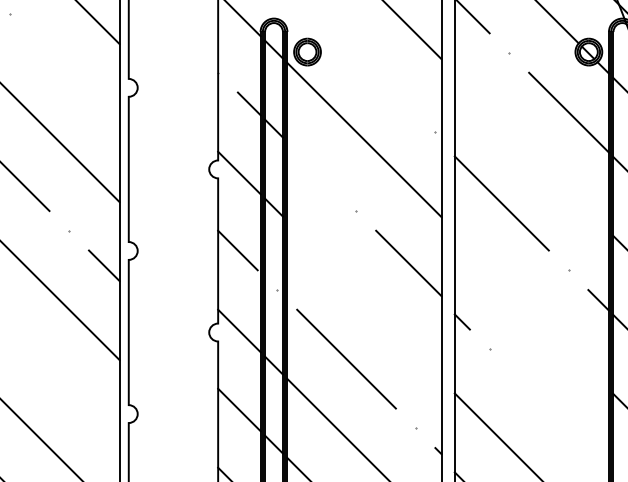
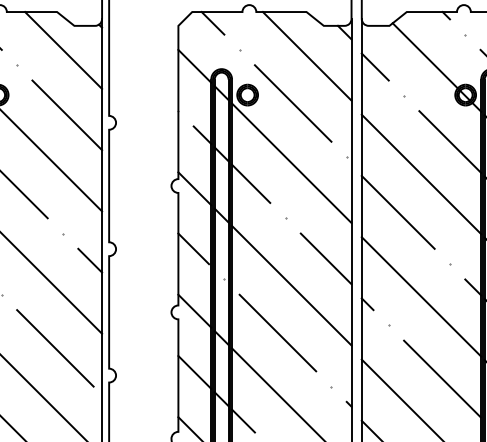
line: (365, 62) -> (292, 103), added
line: (75, 78) -> (67, 115), added
line: (531, 154) -> (421, 174), added
line: (312, 166) -> (251, 183), added
line: (364, 297) -> (291, 285), added
line: (531, 311) -> (421, 296), added
line: (59, 379) -> (55, 348), added
line: (558, 417) -> (442, 378), added

